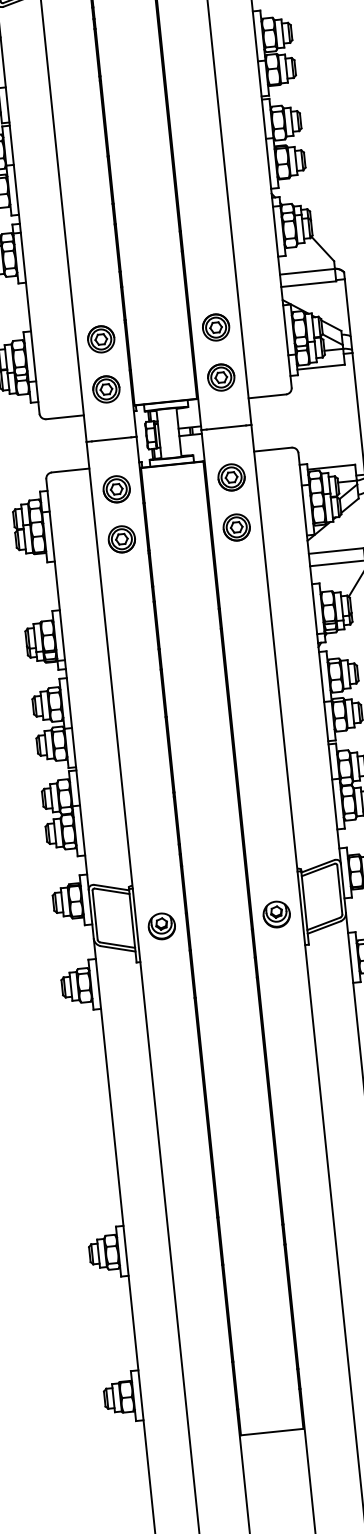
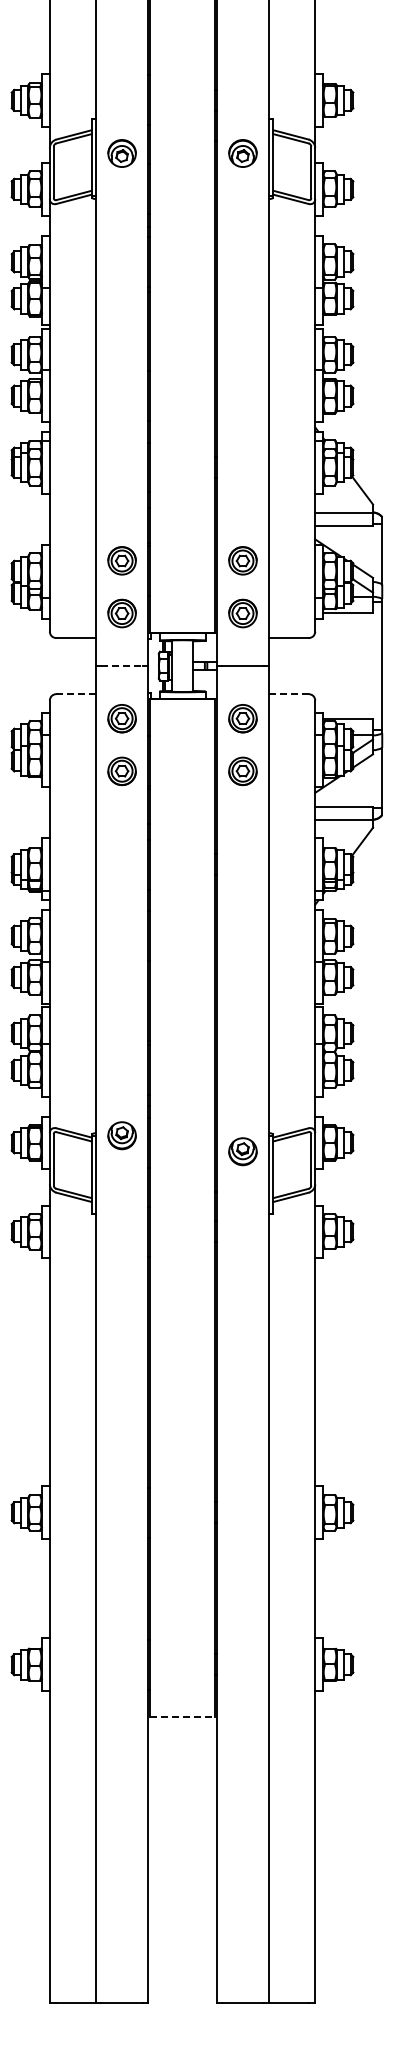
line: (111, 439) -> (122, 666), solid -> dashed
line: (272, 450) -> (288, 694), solid -> dashed
line: (71, 470) -> (76, 694), solid -> dashed
part: (276, 914) -> (242, 1151), moved
part: (161, 926) -> (121, 1135), moved
line: (272, 1432) -> (182, 1717), solid -> dashed

